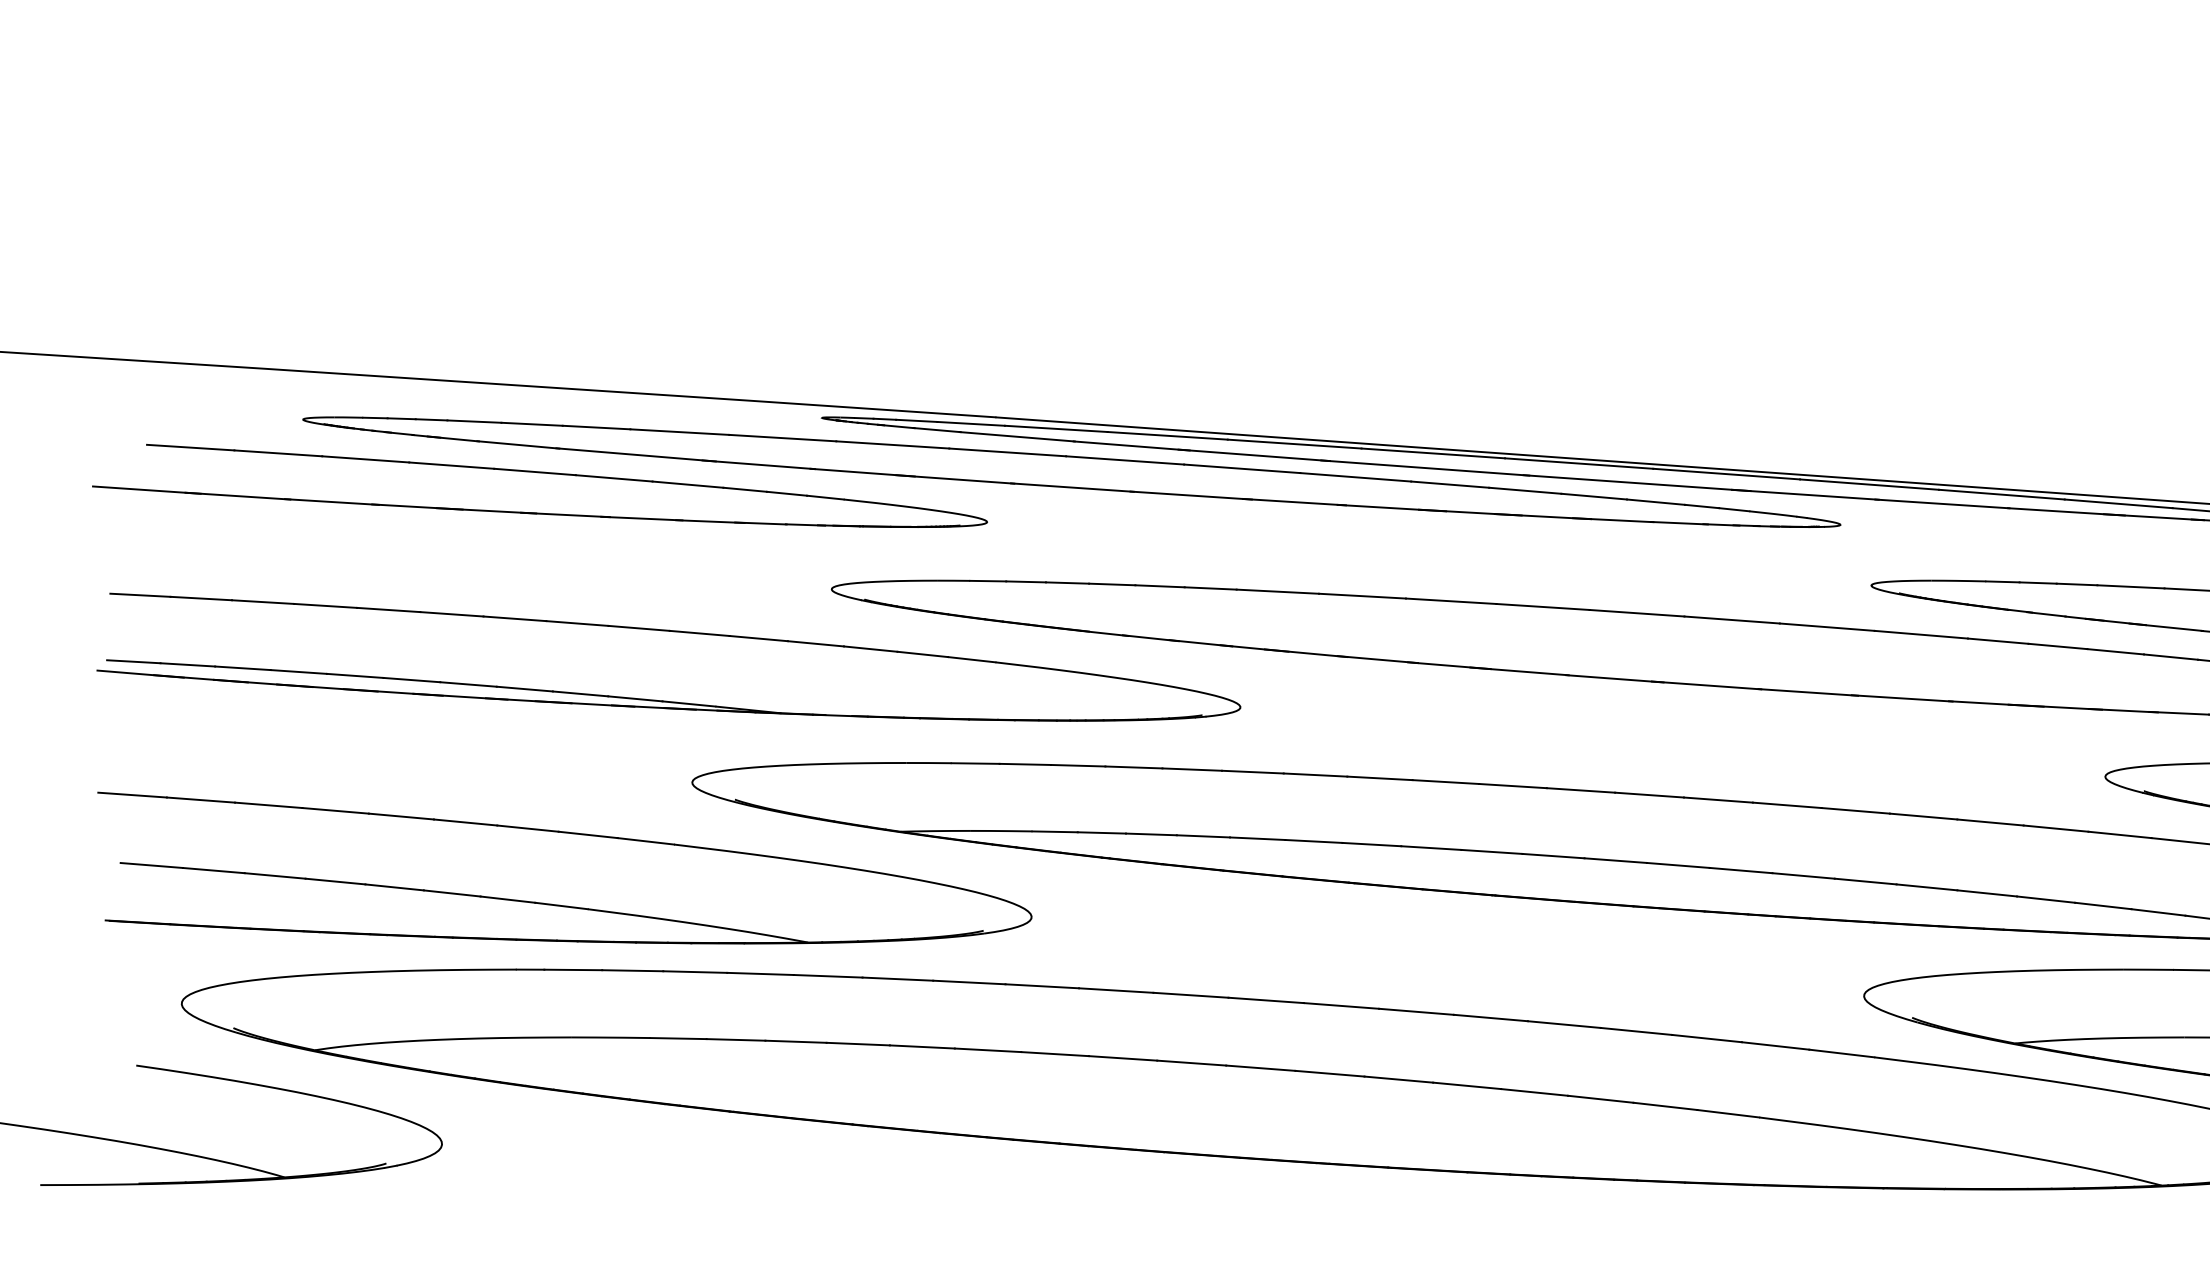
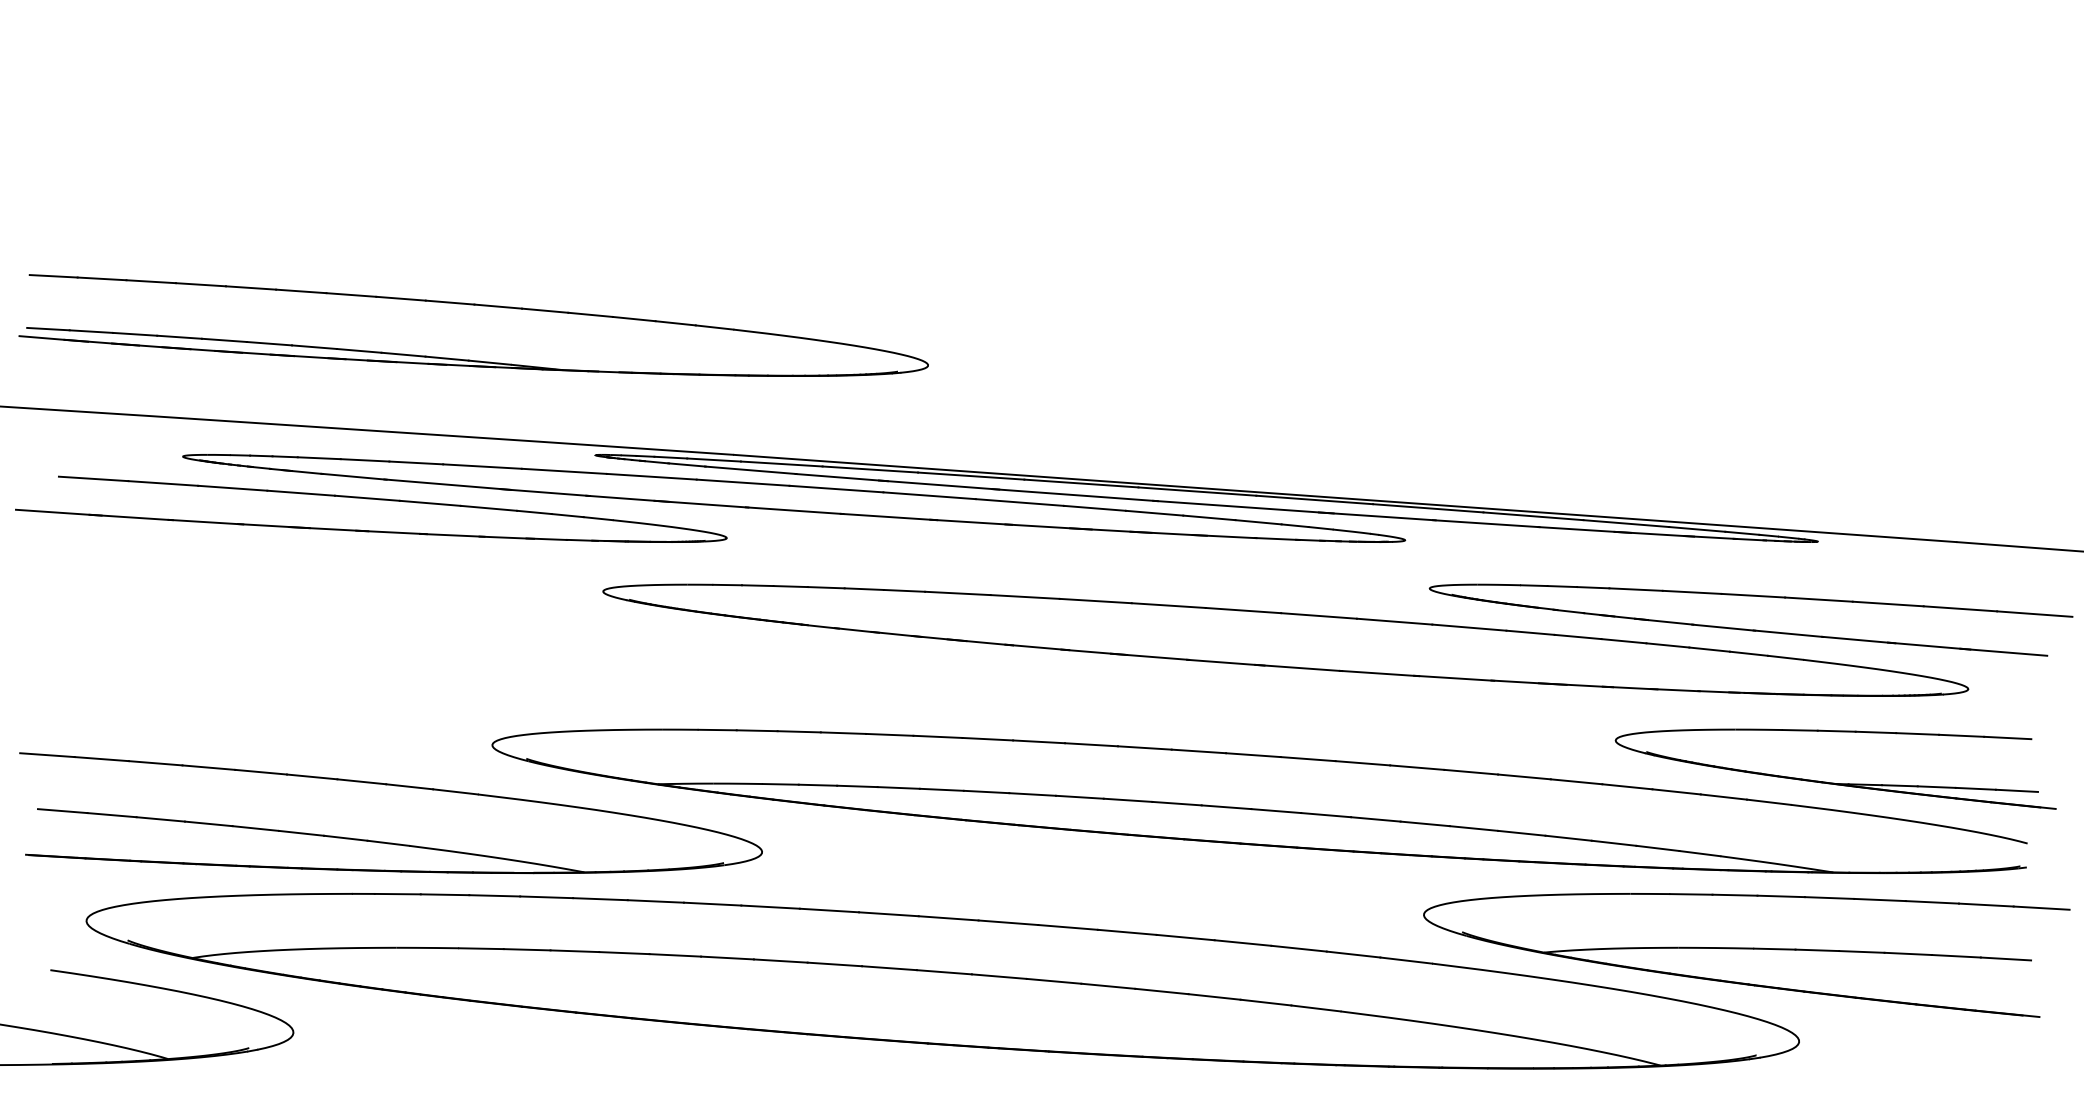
part: (668, 632) -> (473, 305), moved

